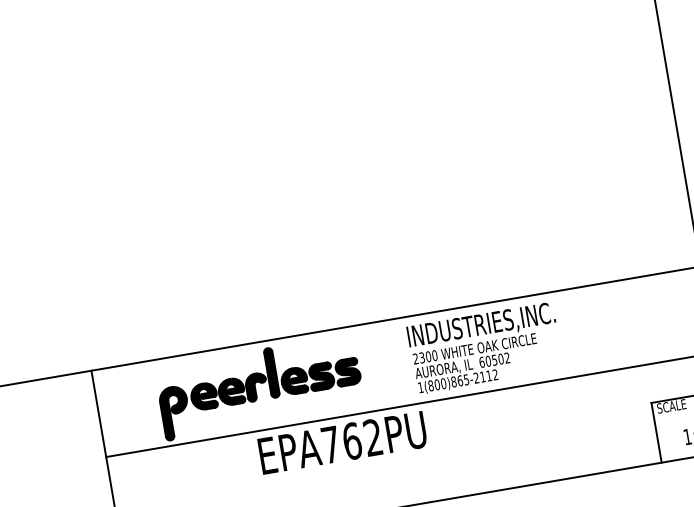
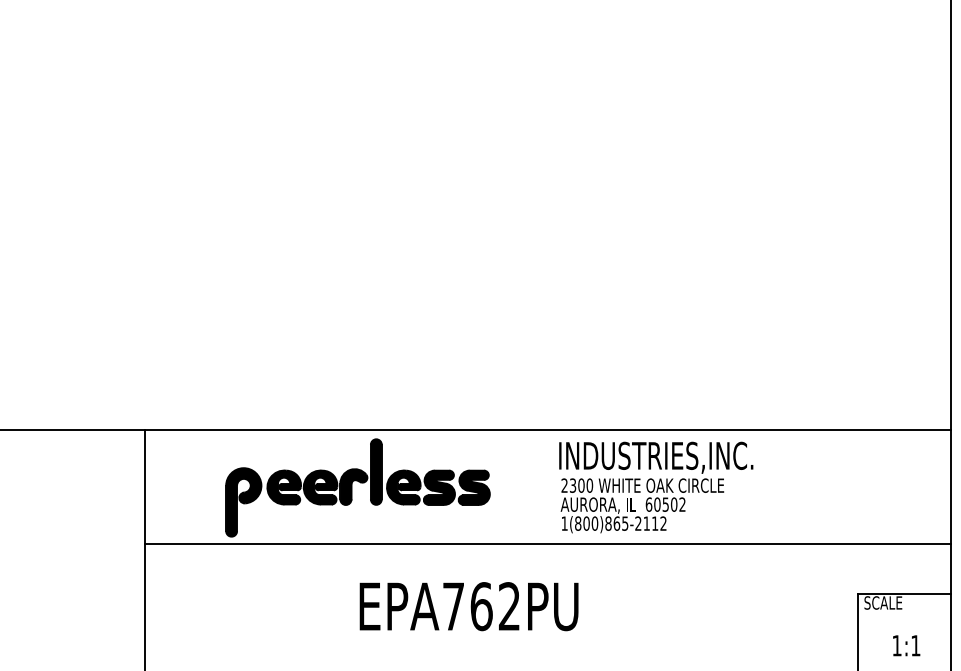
text: (342, 442) -> (468, 606), moved

